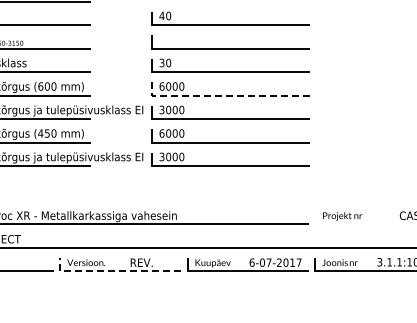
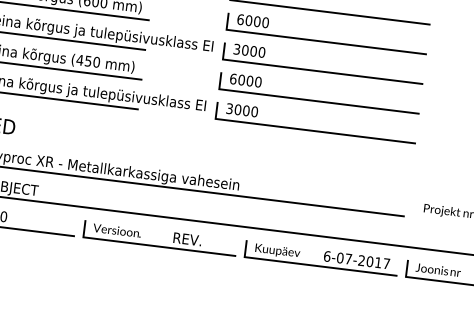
line: (223, 95) -> (316, 40), dashed -> solid
line: (113, 271) -> (150, 246), dashed -> solid

